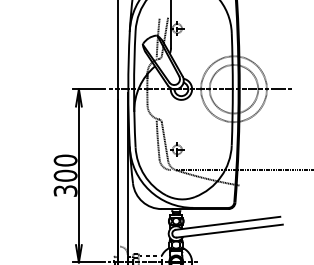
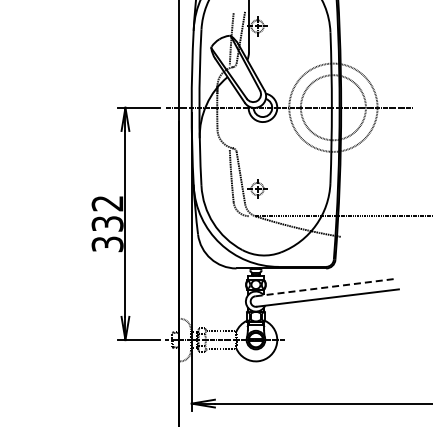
text: (65, 168) -> (107, 213), 300 -> 332
line: (228, 223) -> (326, 287), solid -> dashed

